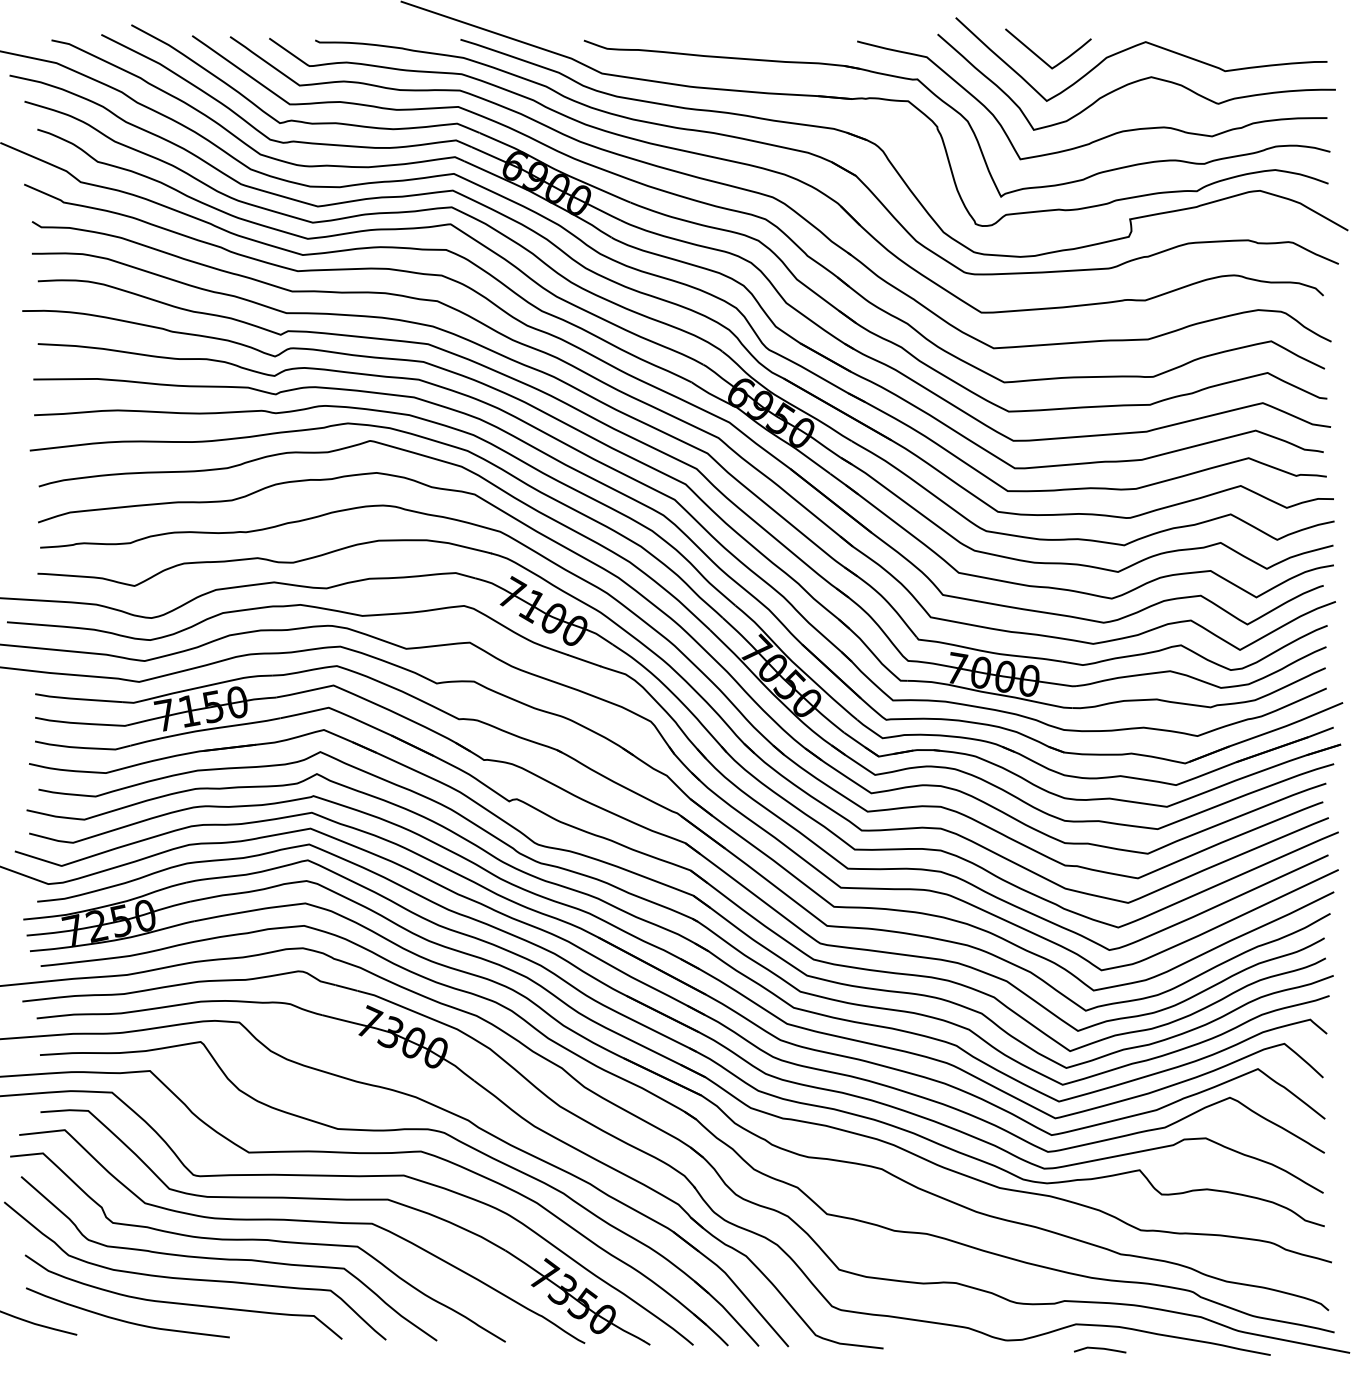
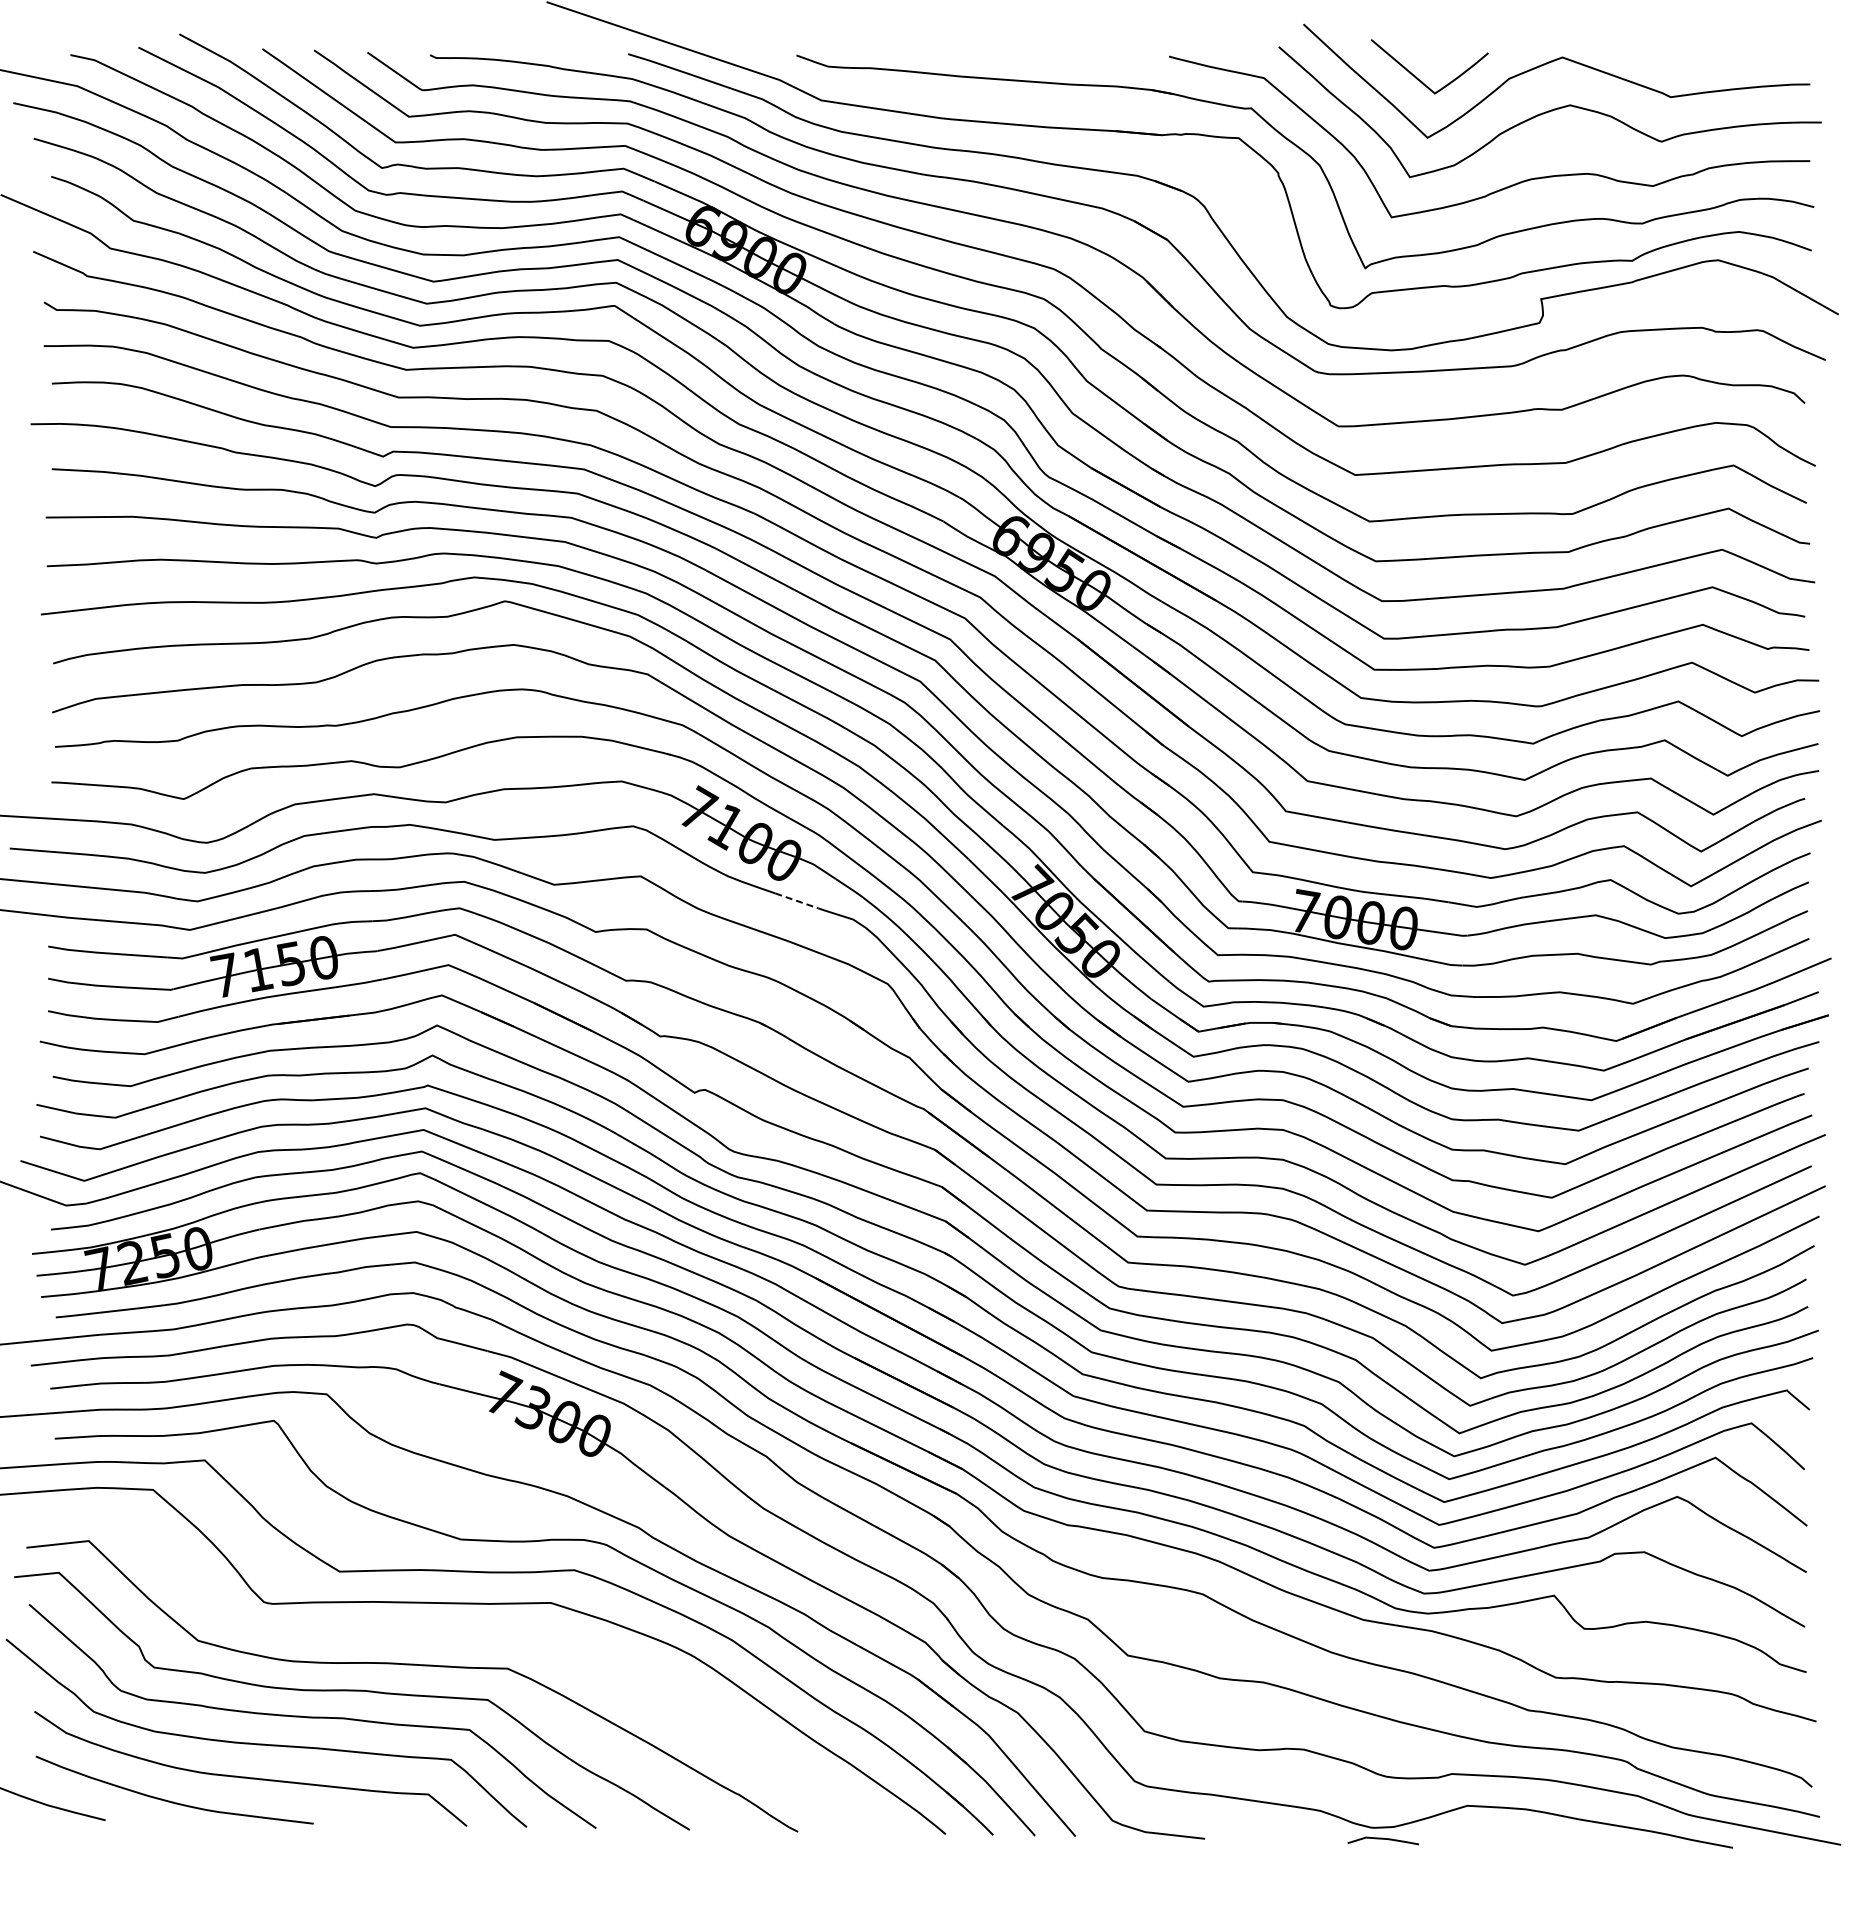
line: (583, 660) -> (796, 900), solid -> dashed
part: (344, 1200) -> (470, 1636), removed
curve: (1099, 1349) -> (1382, 1839), moved

